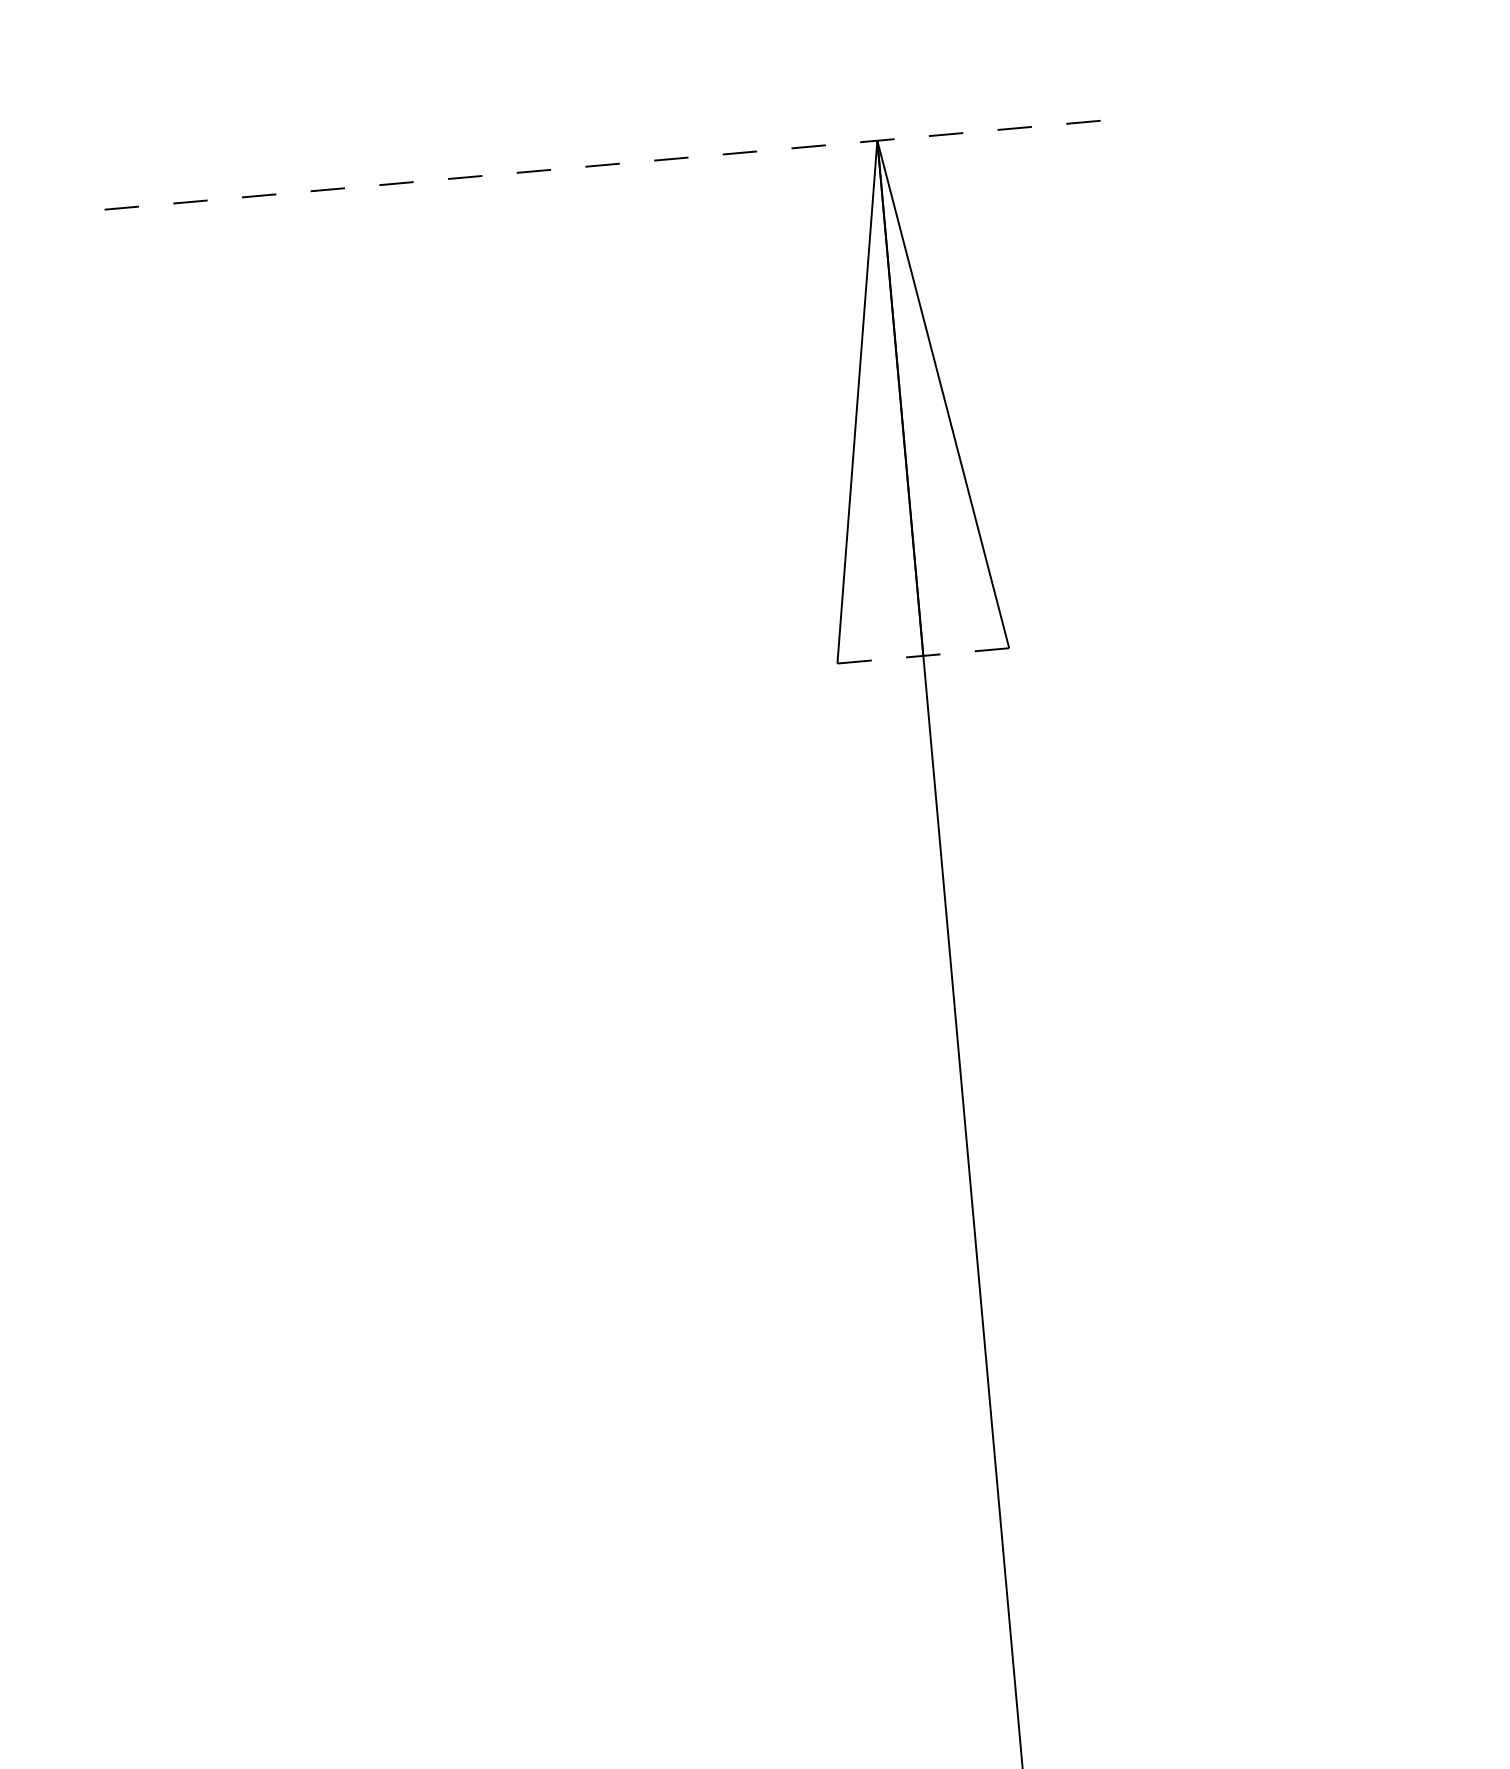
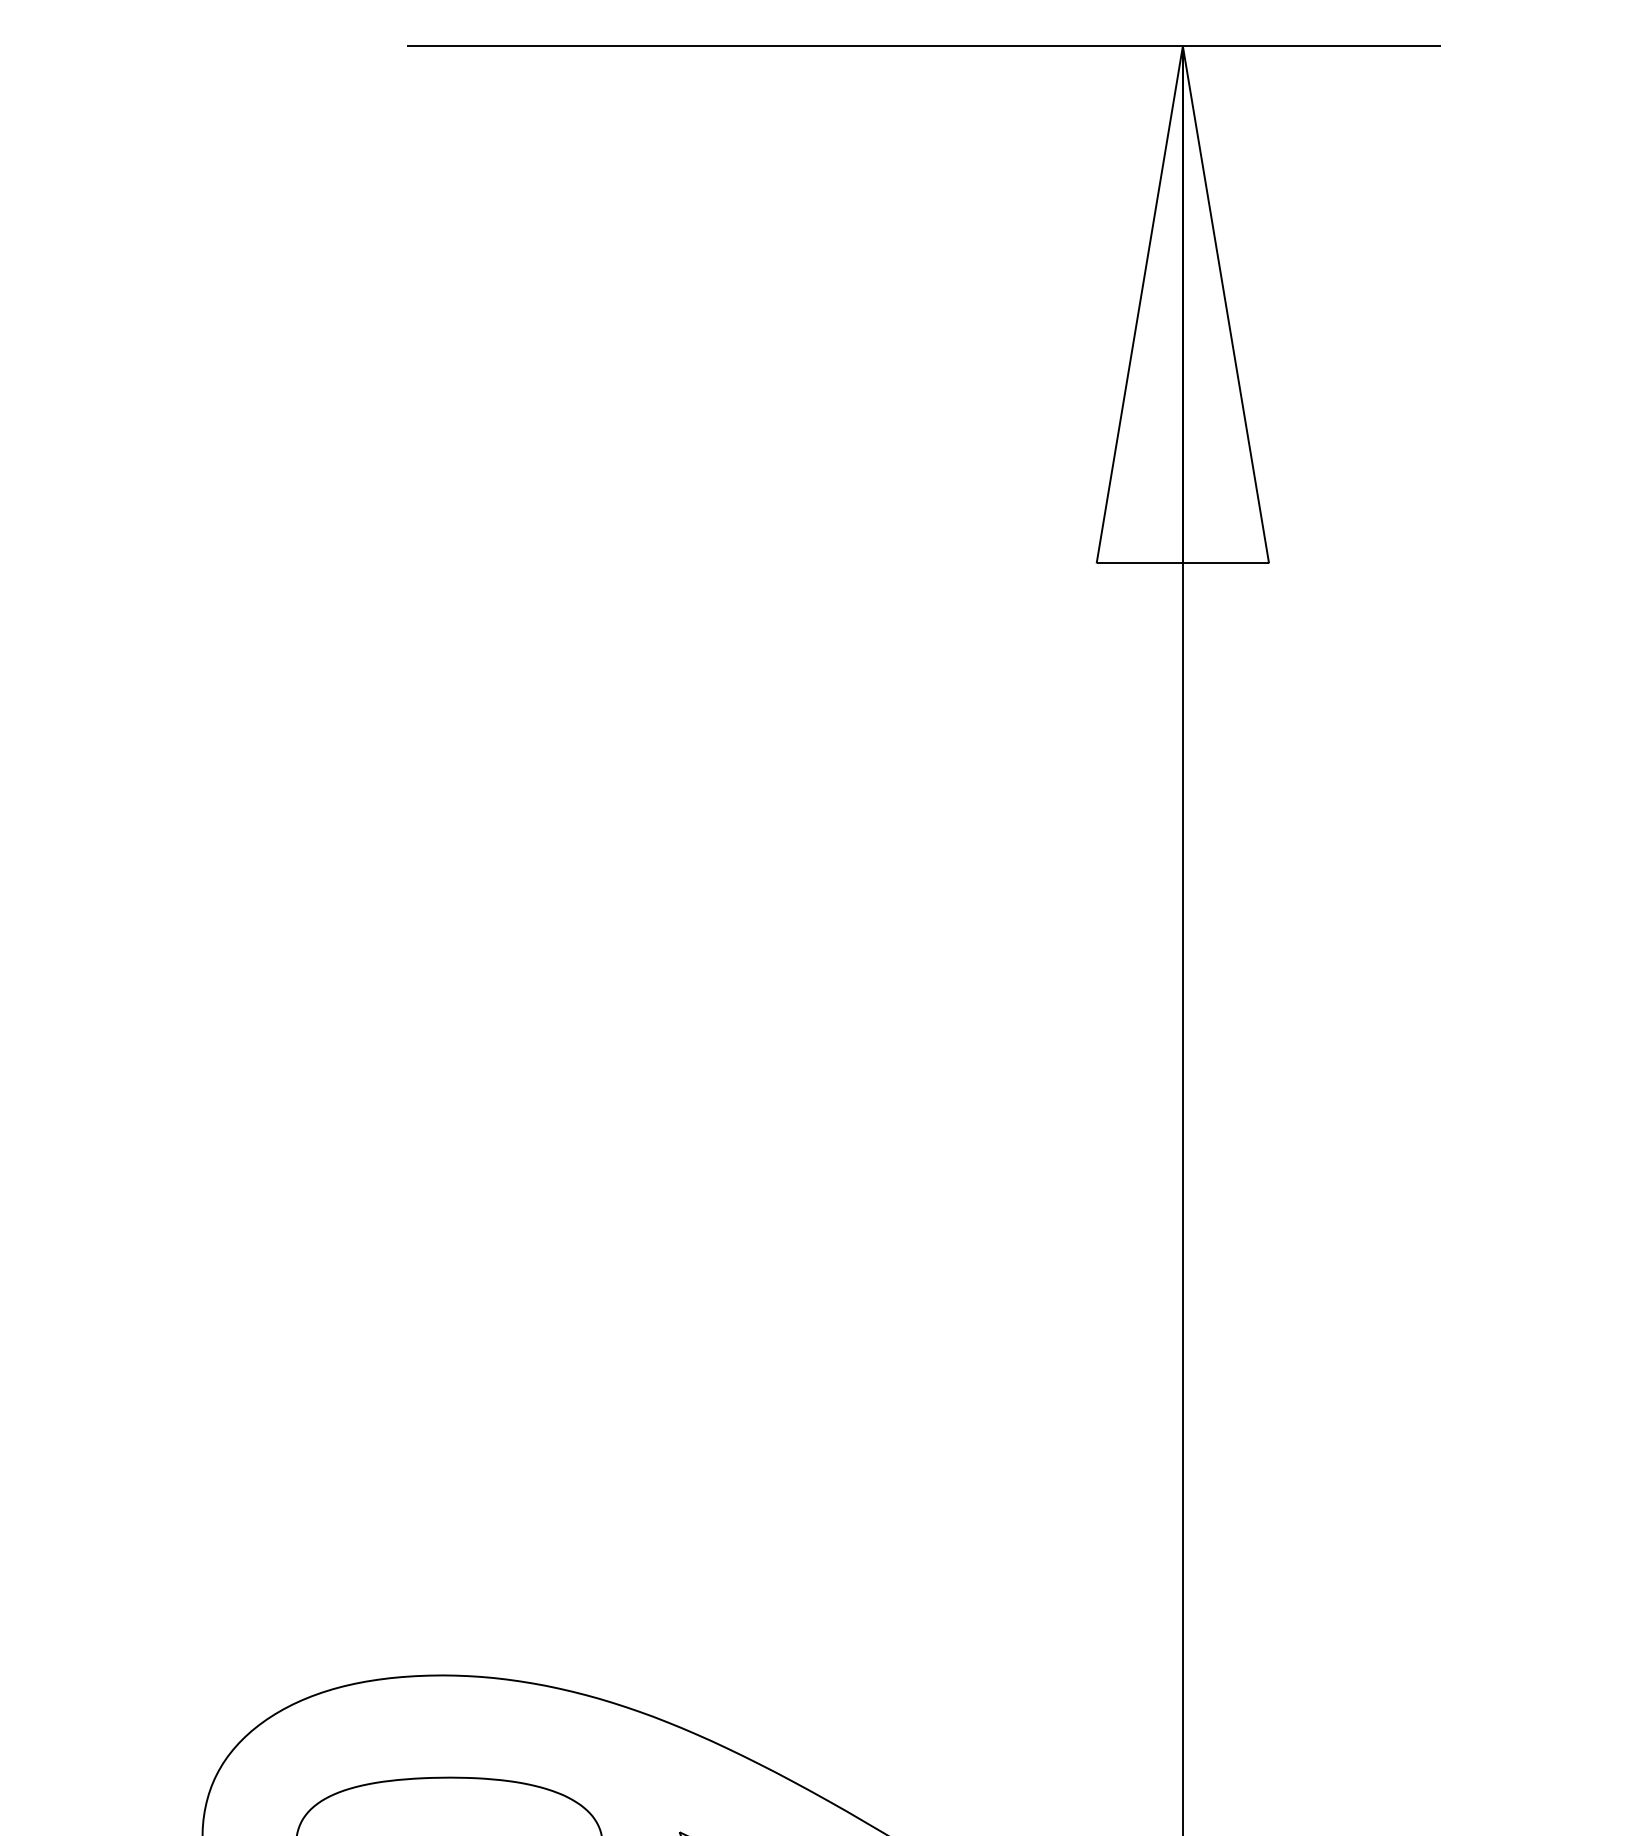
line: (620, 163) -> (924, 46), dashed -> solid
line: (923, 655) -> (1183, 563), dashed -> solid

